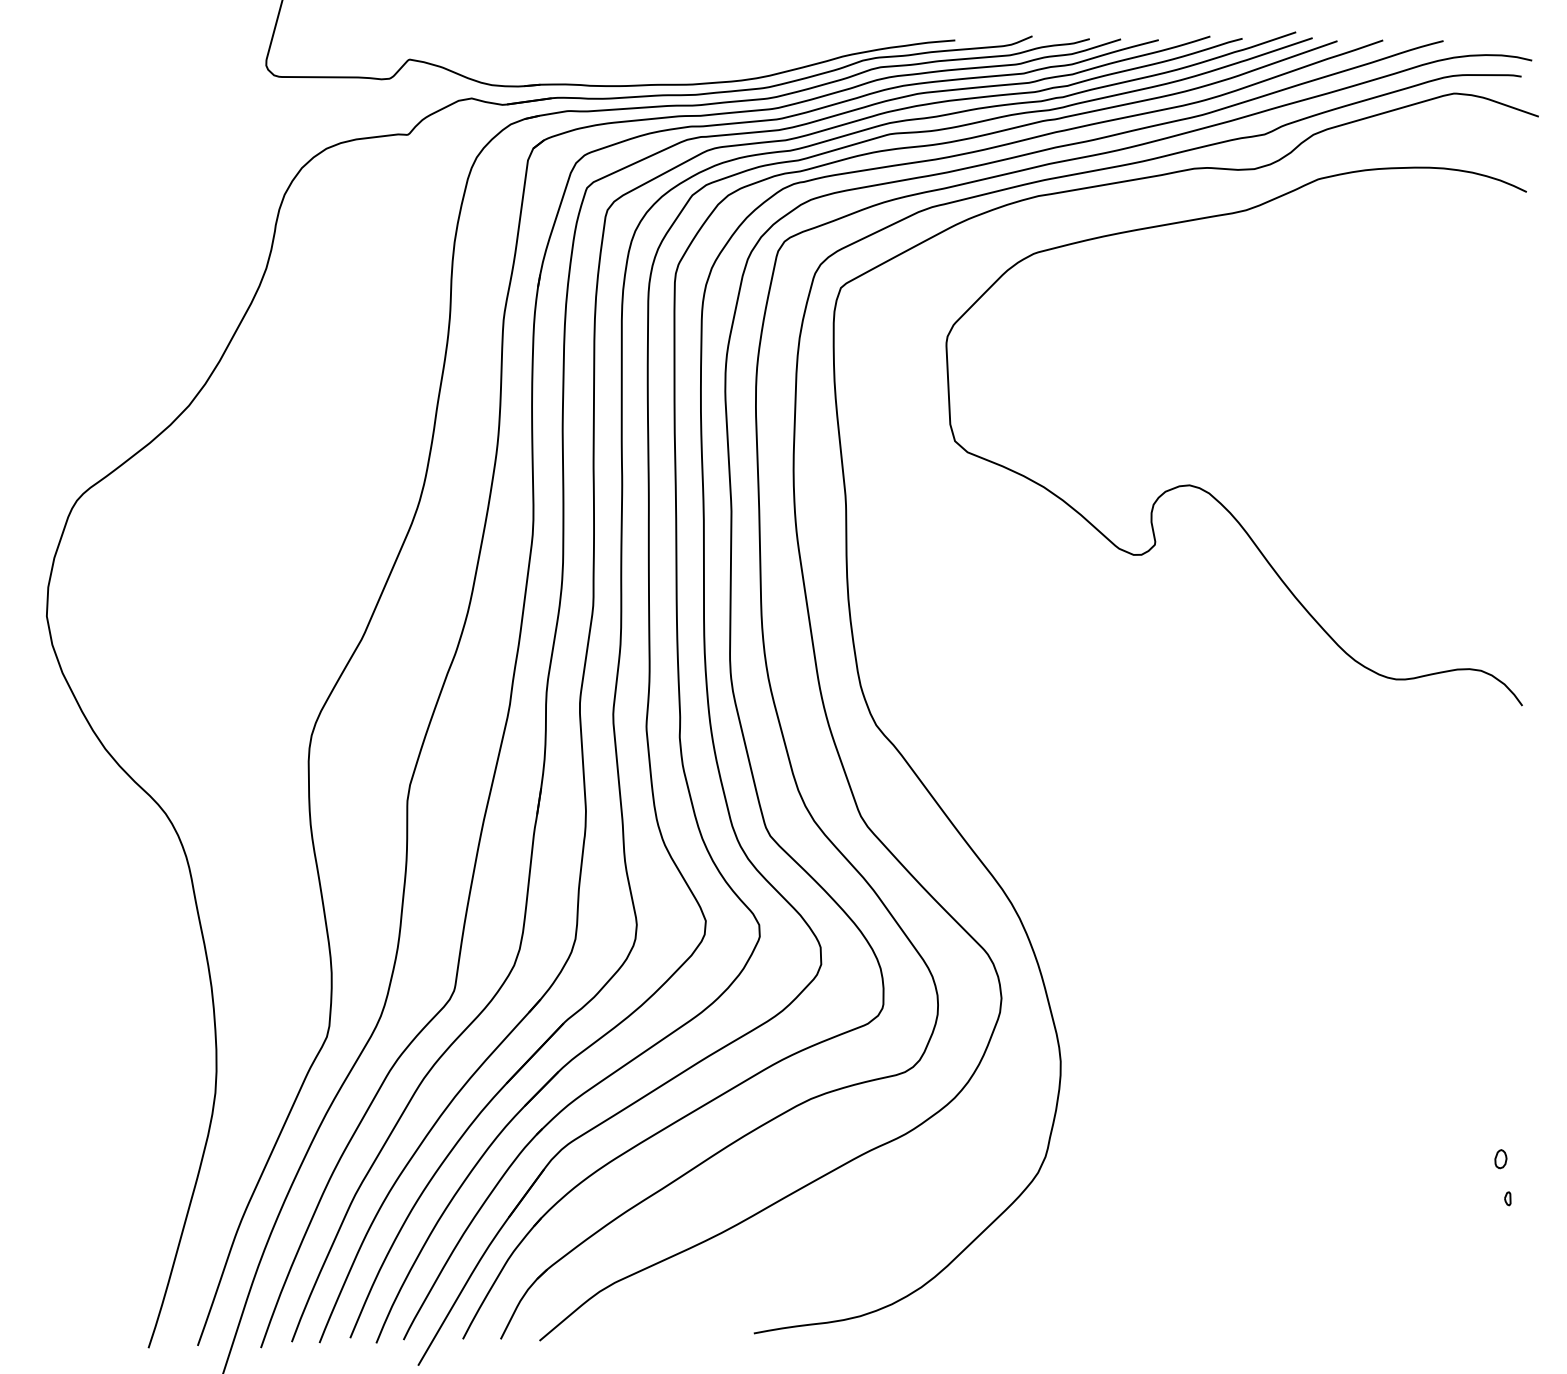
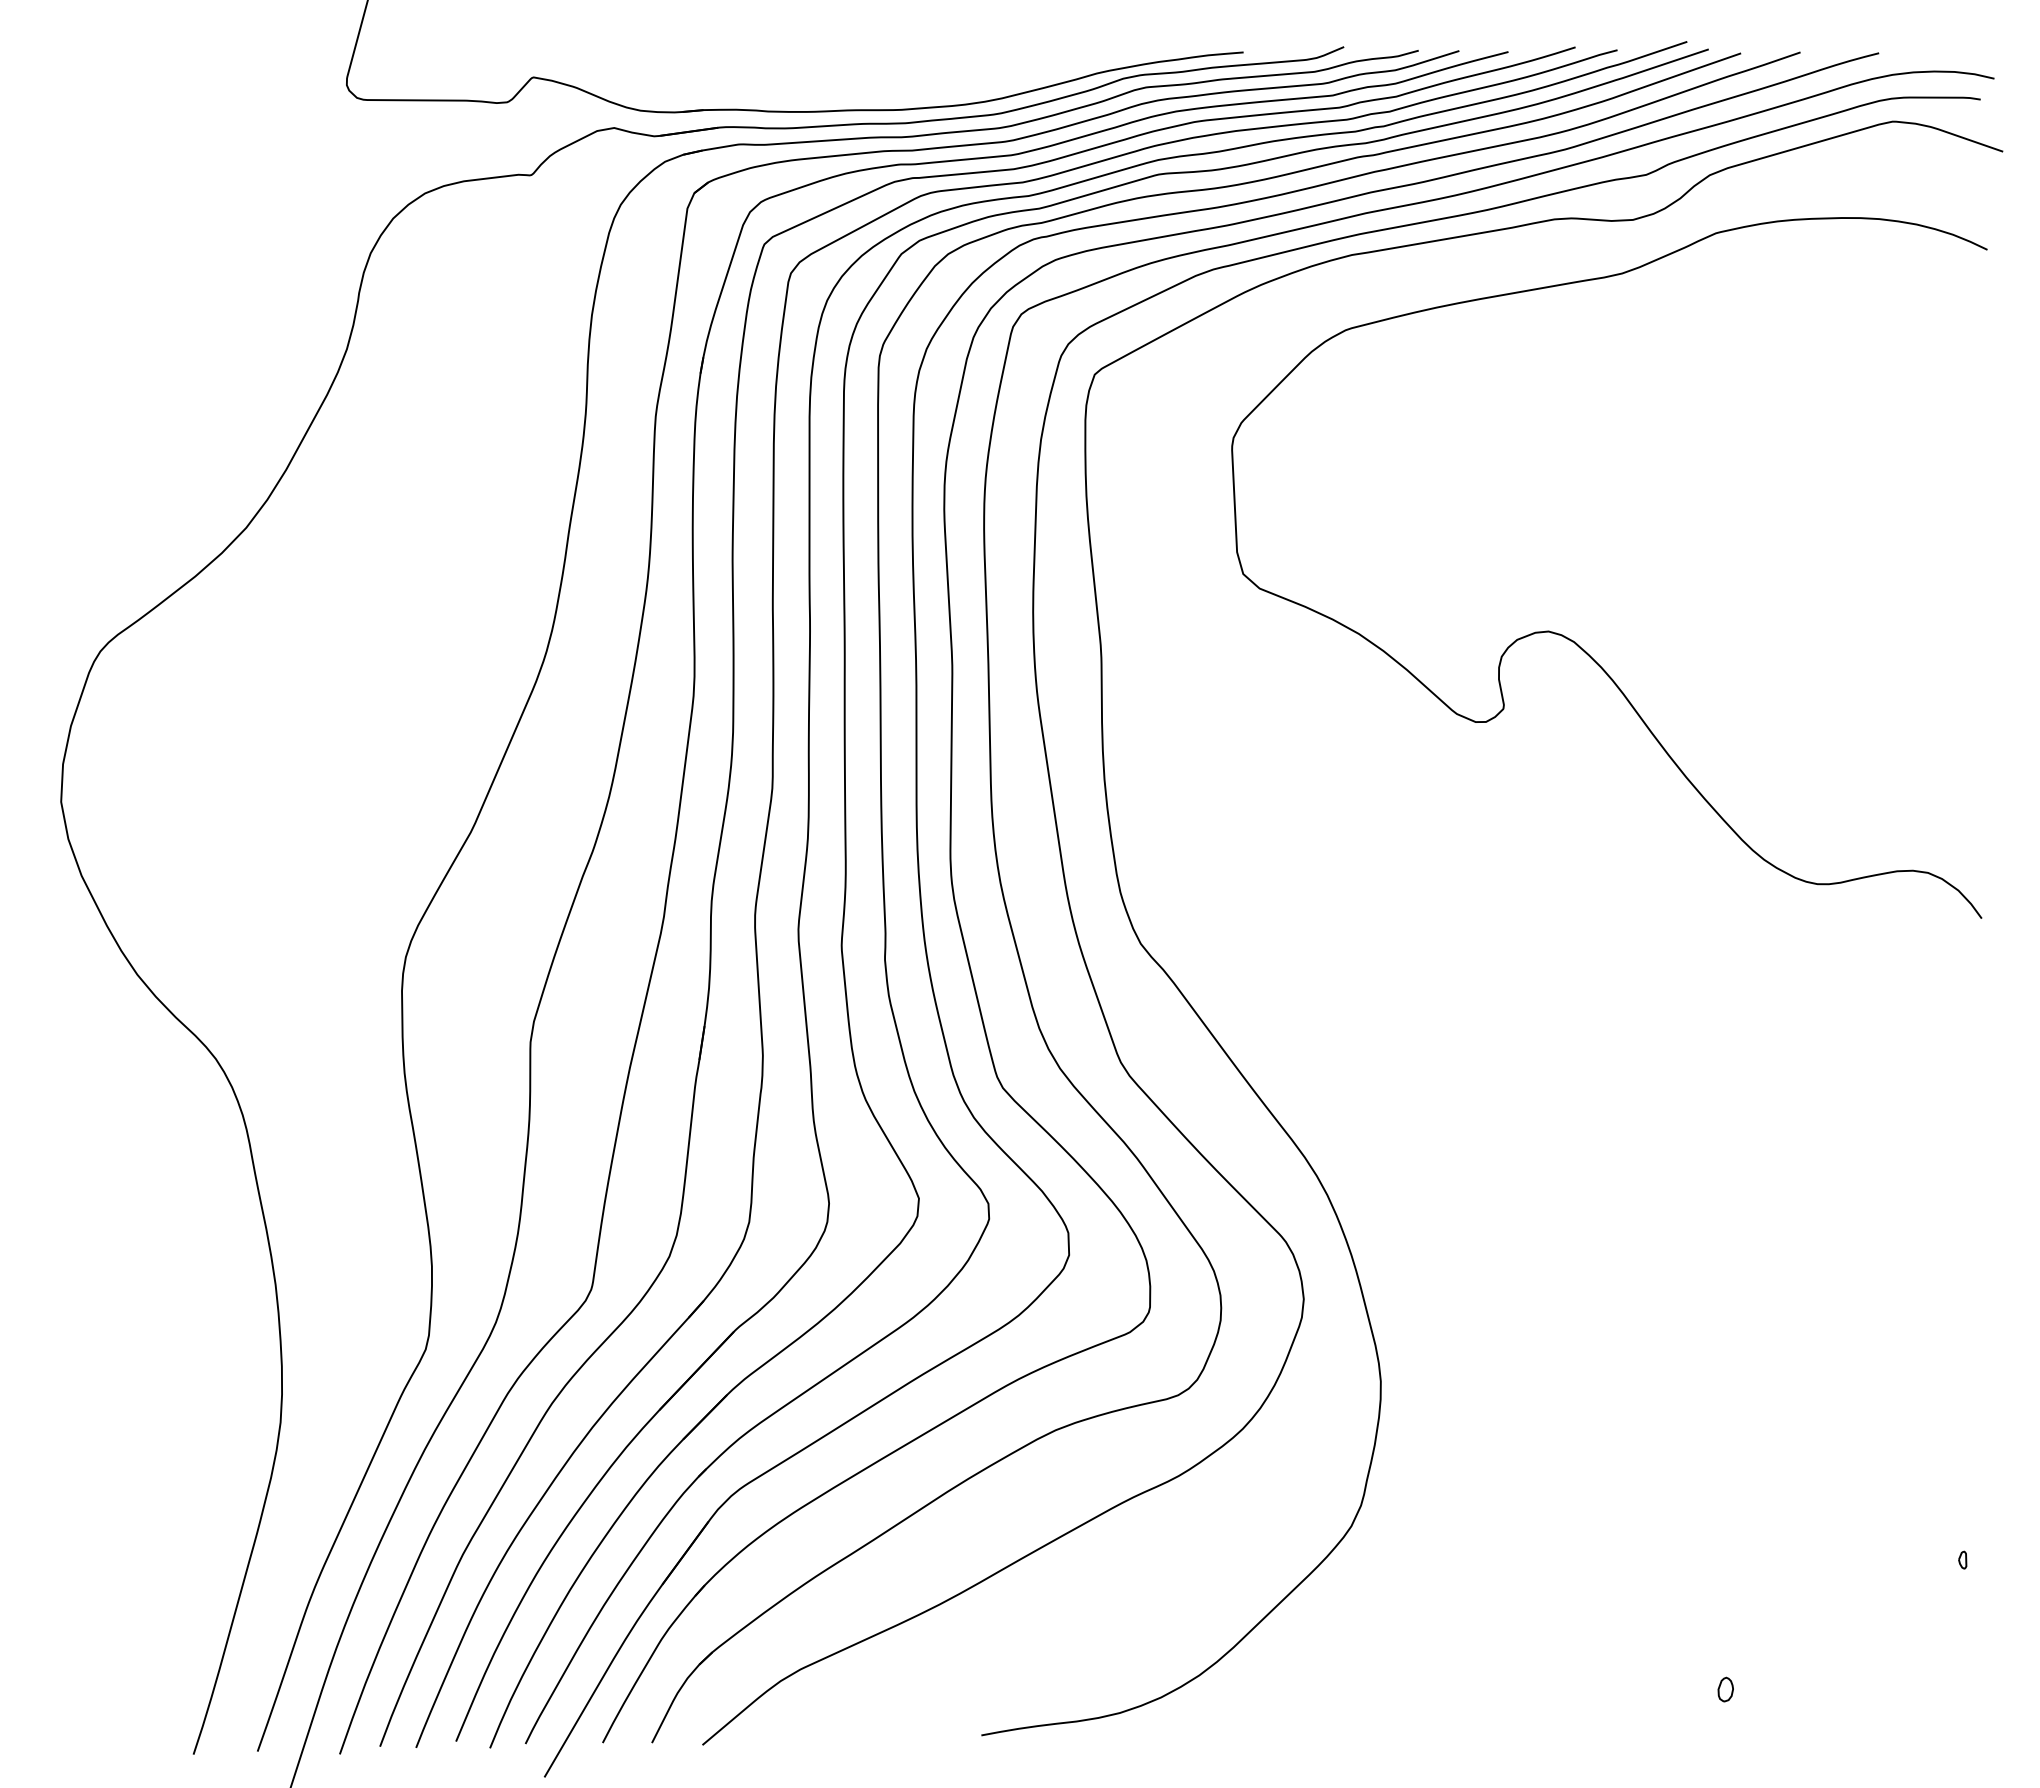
part: (1500, 1159) -> (1725, 1689), moved

